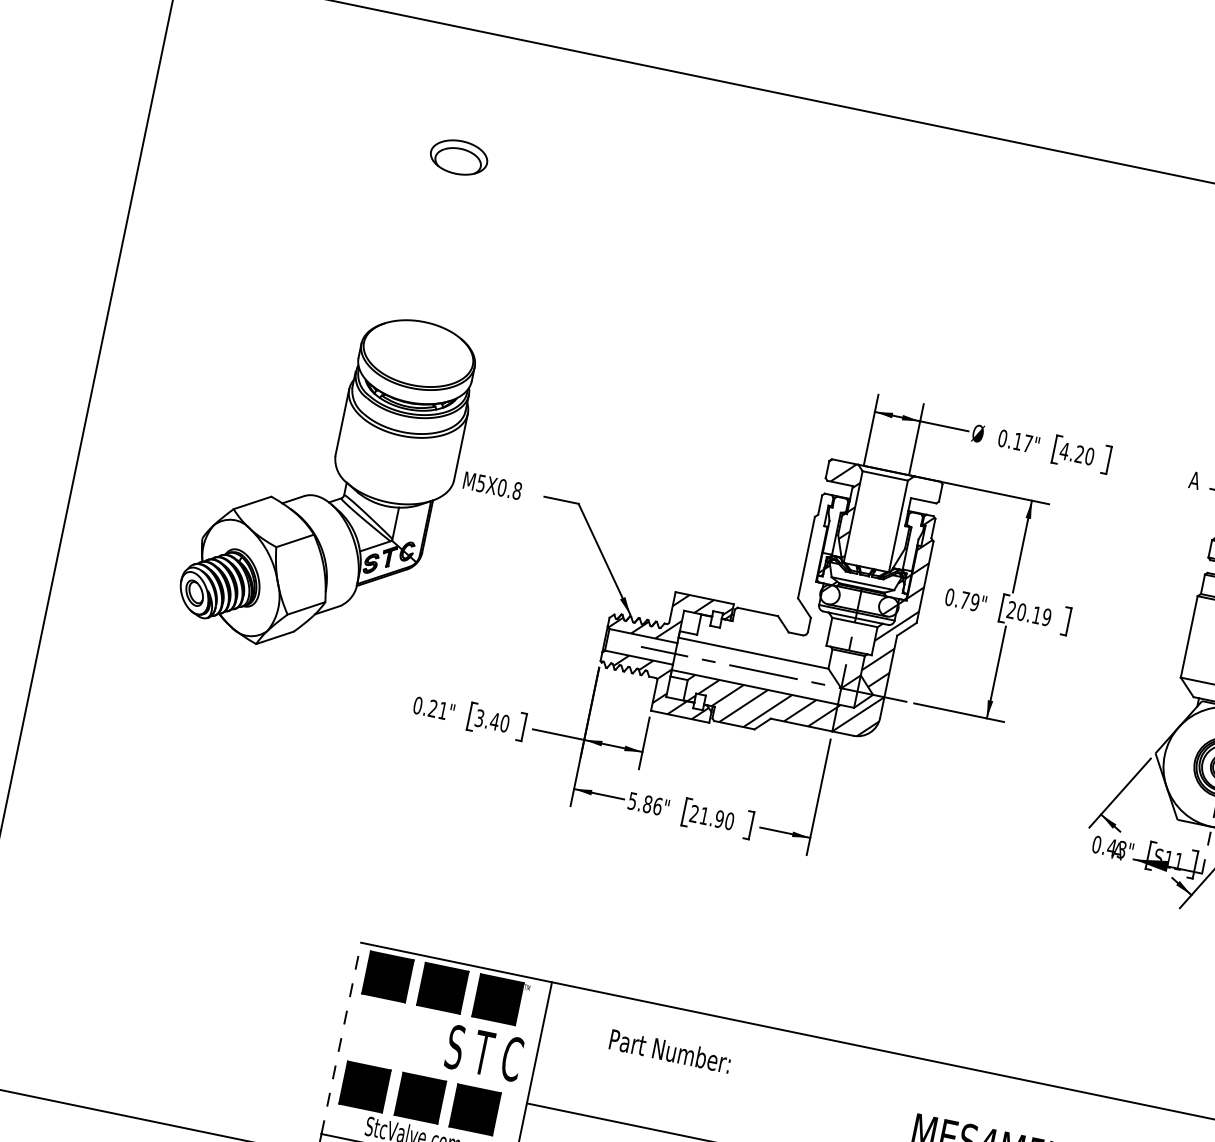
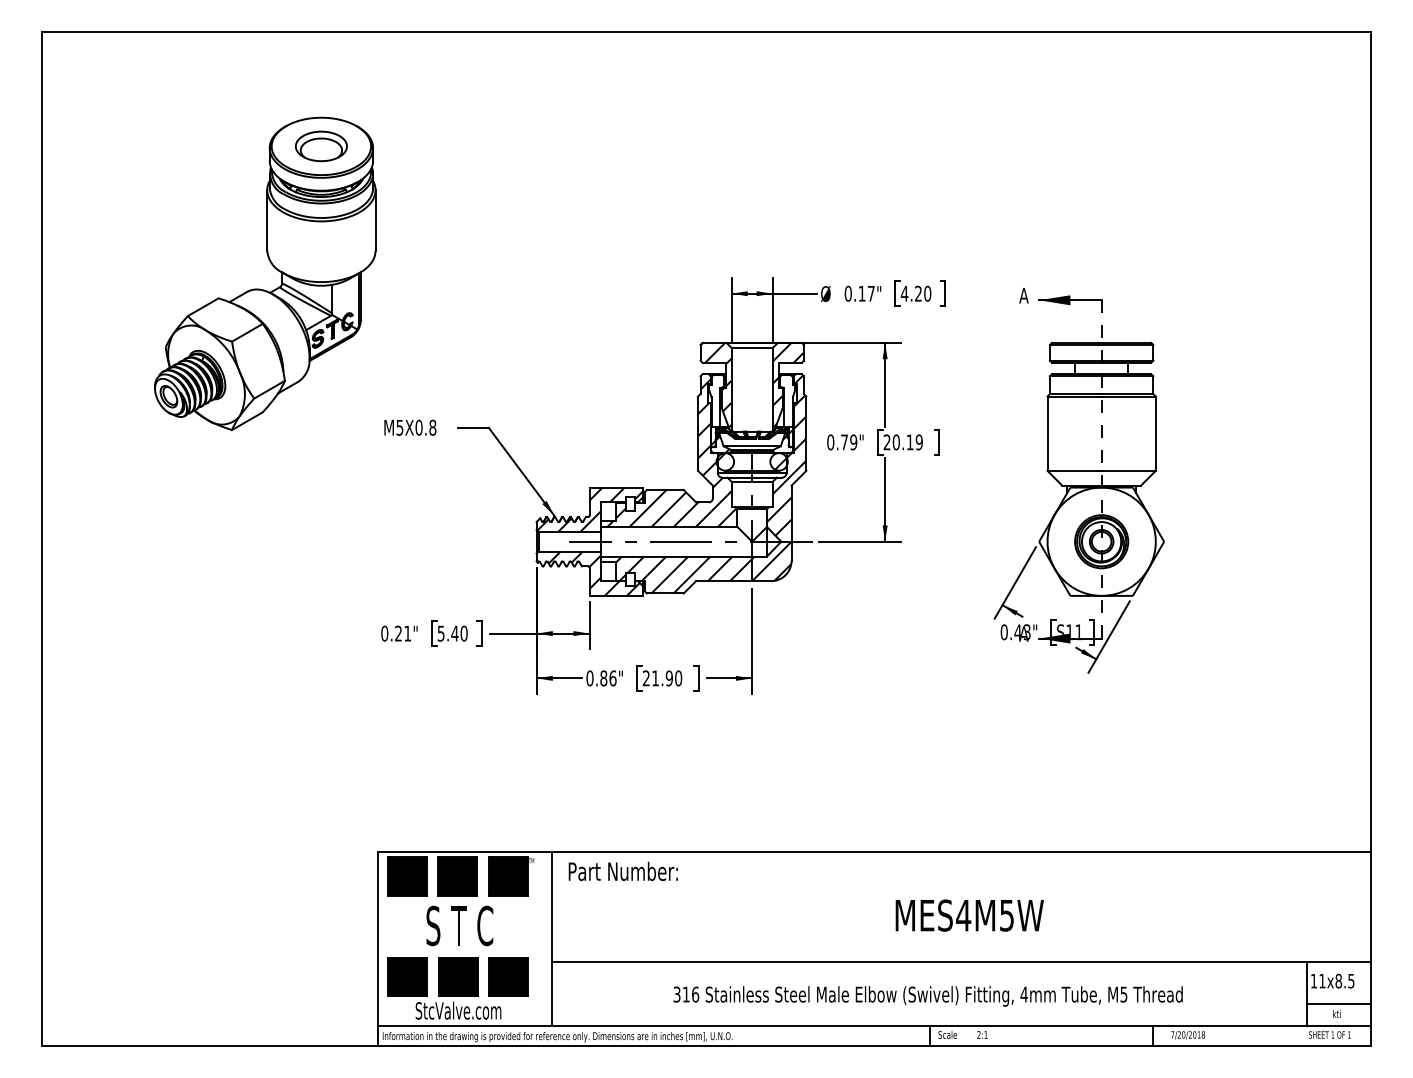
part: (337, 474) -> (272, 266), moved
hatch: (915, 524) -> (787, 384), added
hatch: (773, 572) -> (671, 452), added
text: (480, 717) -> (441, 632), 3.40 -> 5.40
text: (632, 801) -> (589, 678), 5.86" -> 0.86"
line: (341, 1038) -> (378, 938), dashed -> solid
text: (669, 1049) -> (622, 870), moved
text: (483, 1052) -> (459, 925), moved

